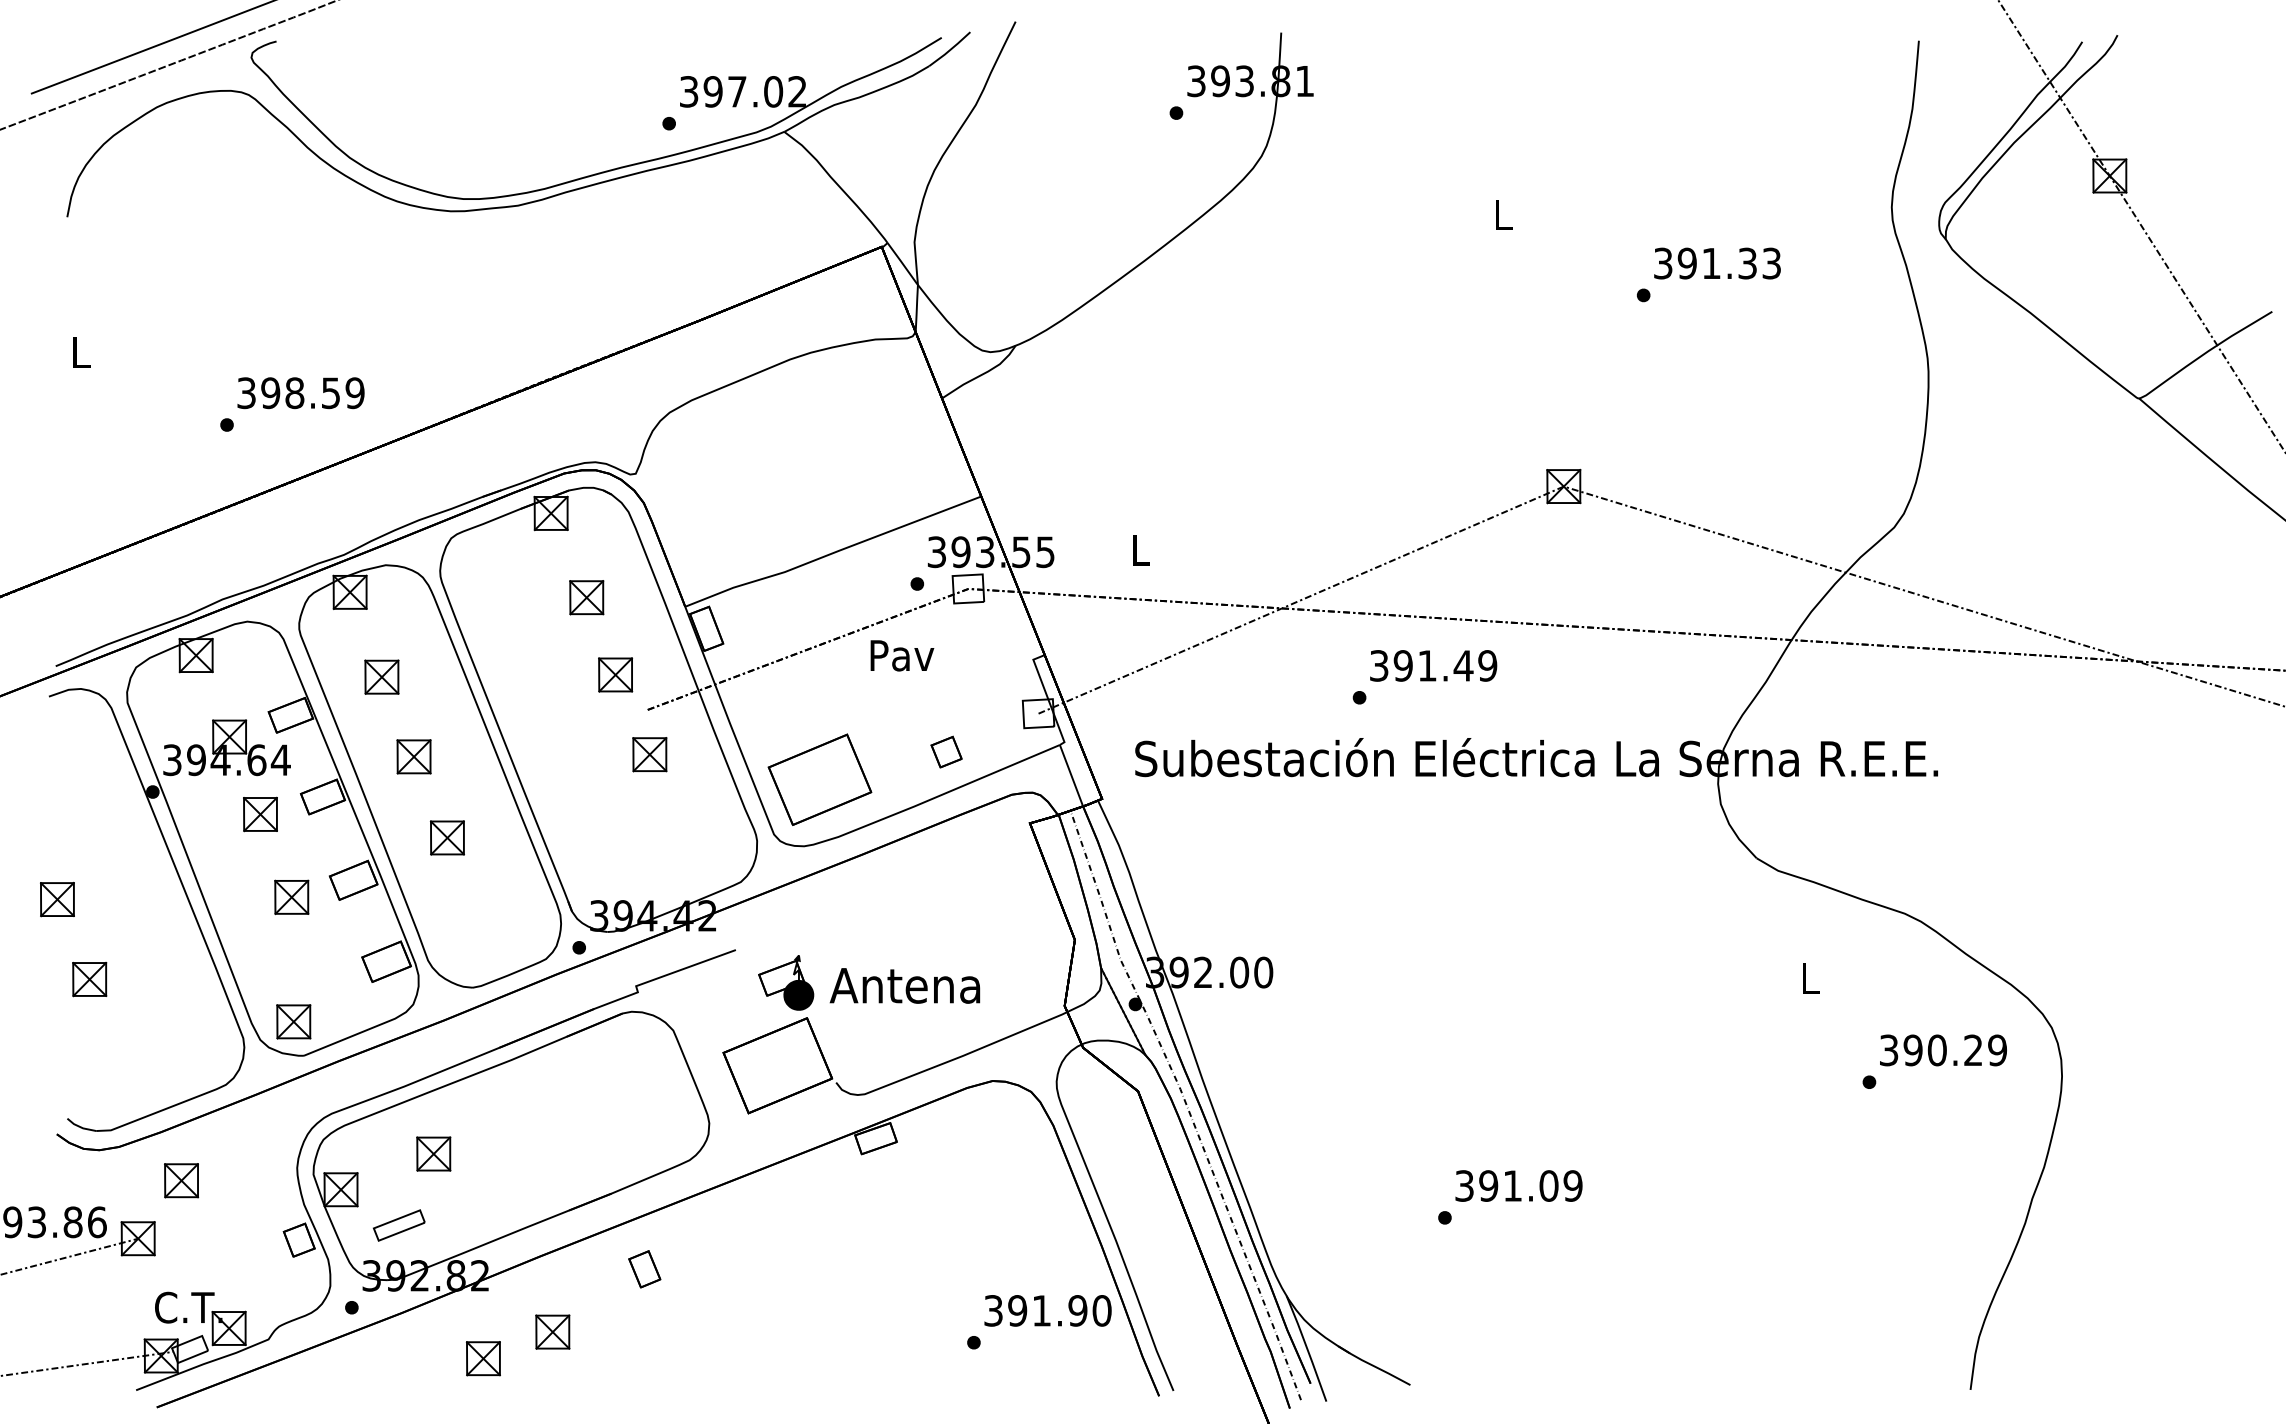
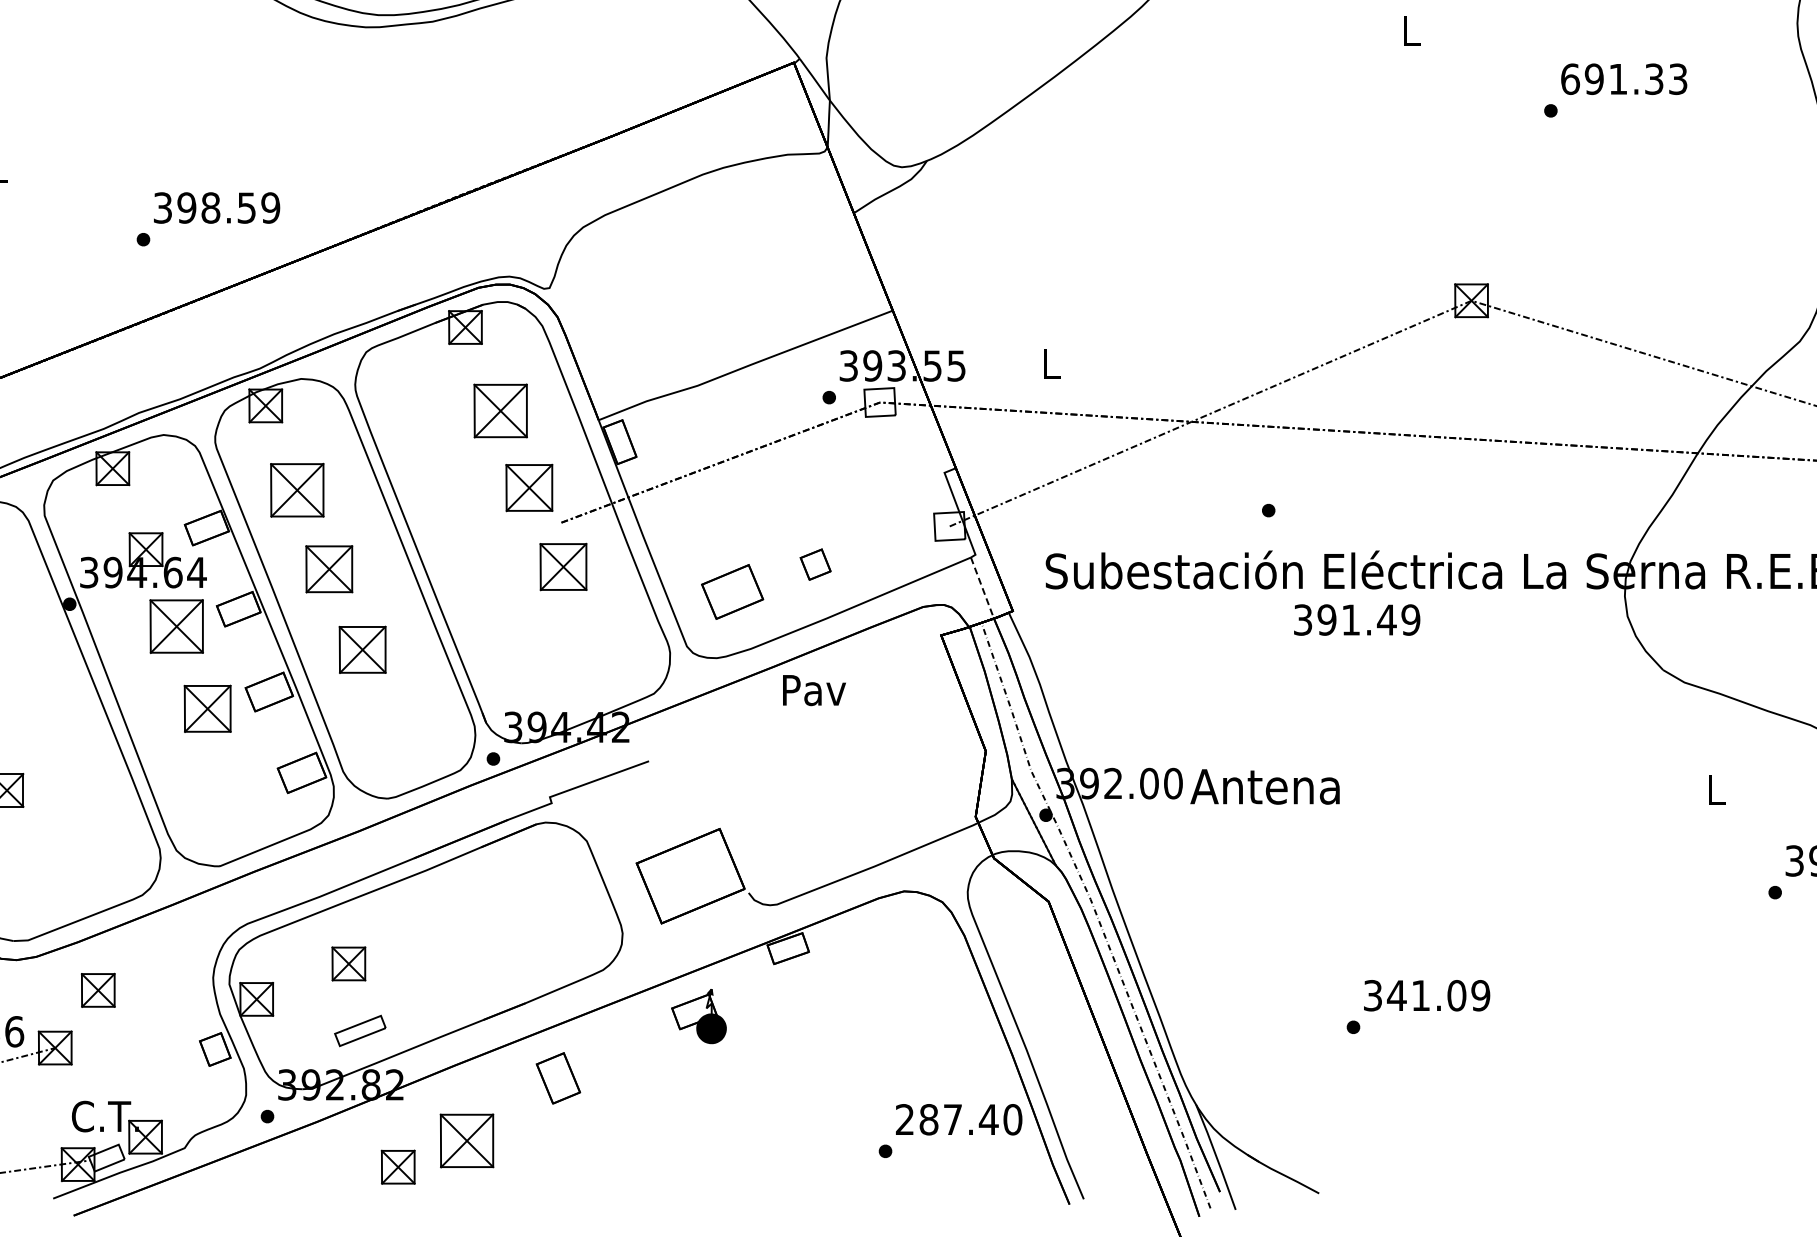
text: (1663, 263) -> (1570, 79), 391.33 -> 691.33
part: (586, 597) -> (500, 411), size x1.6
text: (902, 655) -> (814, 690), moved
text: (1433, 665) -> (1357, 619), moved
part: (615, 674) -> (529, 487), size x1.4
part: (381, 676) -> (296, 489), size x1.6
part: (946, 751) -> (815, 564), moved
part: (649, 754) -> (563, 566), size x1.4
part: (413, 756) -> (328, 568), size x1.4
line: (1071, 775) -> (982, 587), solid -> dashed
part: (819, 779) -> (732, 591), size x0.6
part: (260, 814) -> (176, 626), size x1.6
part: (446, 837) -> (361, 649), size x1.4
part: (291, 897) -> (207, 709), size x1.4
part: (786, 982) -> (699, 1016), moved
text: (904, 985) -> (1264, 786), moved
part: (293, 1021) -> (209, 832), removed
text: (1488, 1185) -> (1396, 995), 391.09 -> 341.09
part: (398, 1225) -> (359, 1030), moved
part: (644, 1269) -> (558, 1078), size x1.4
text: (1035, 1310) -> (946, 1119), 391.90 -> 287.40
part: (552, 1331) -> (466, 1140), size x1.6

